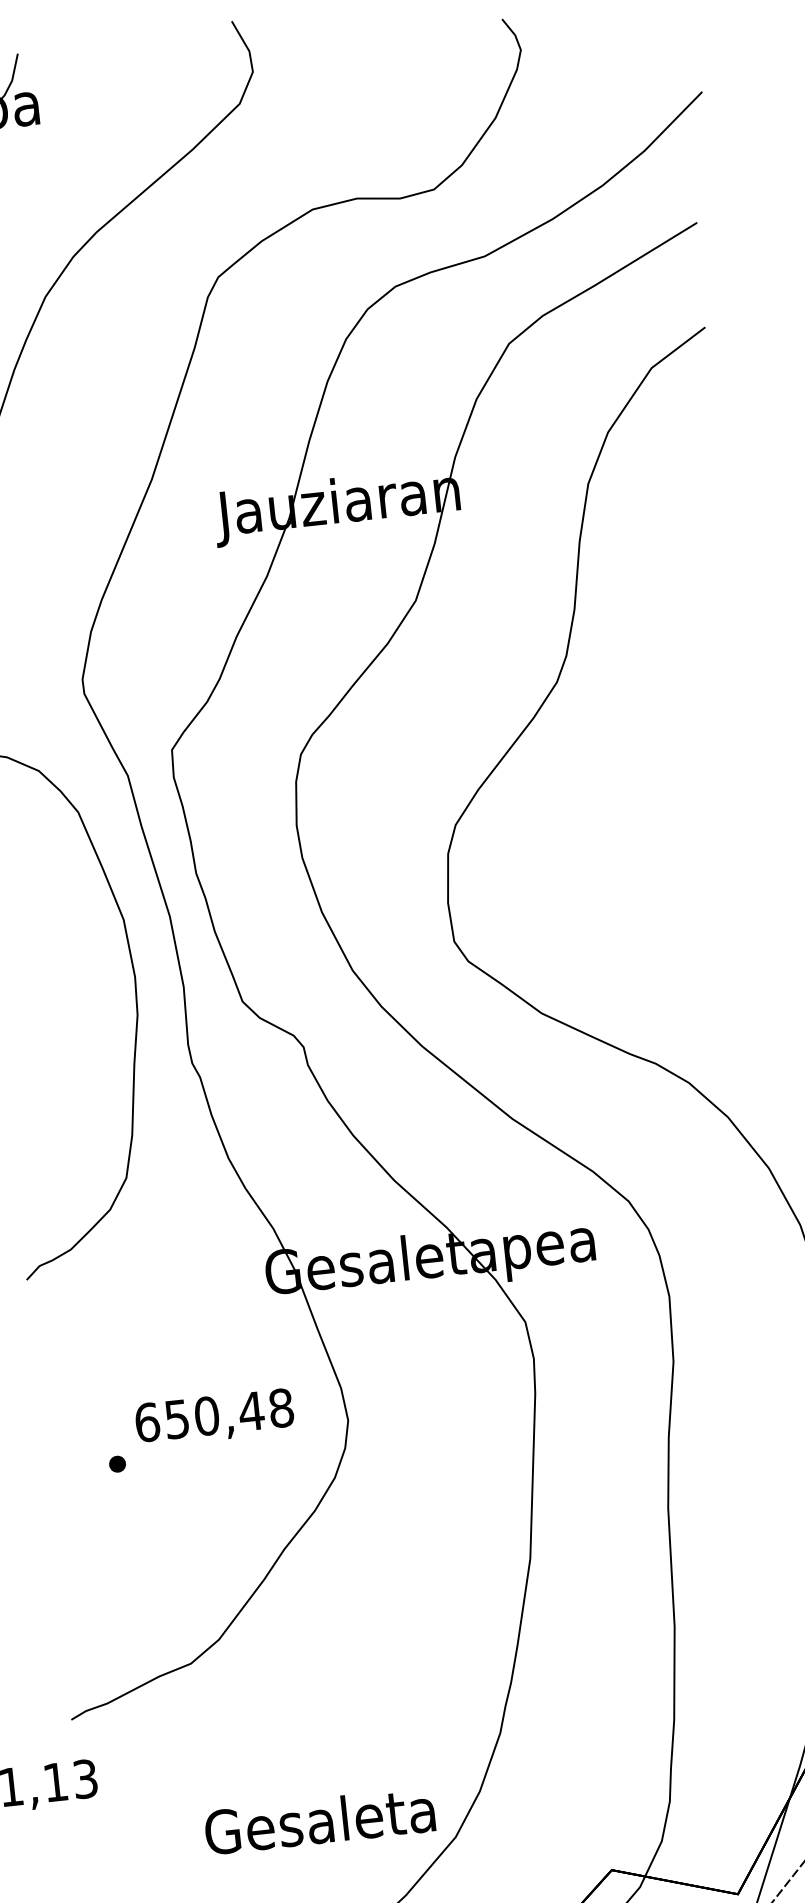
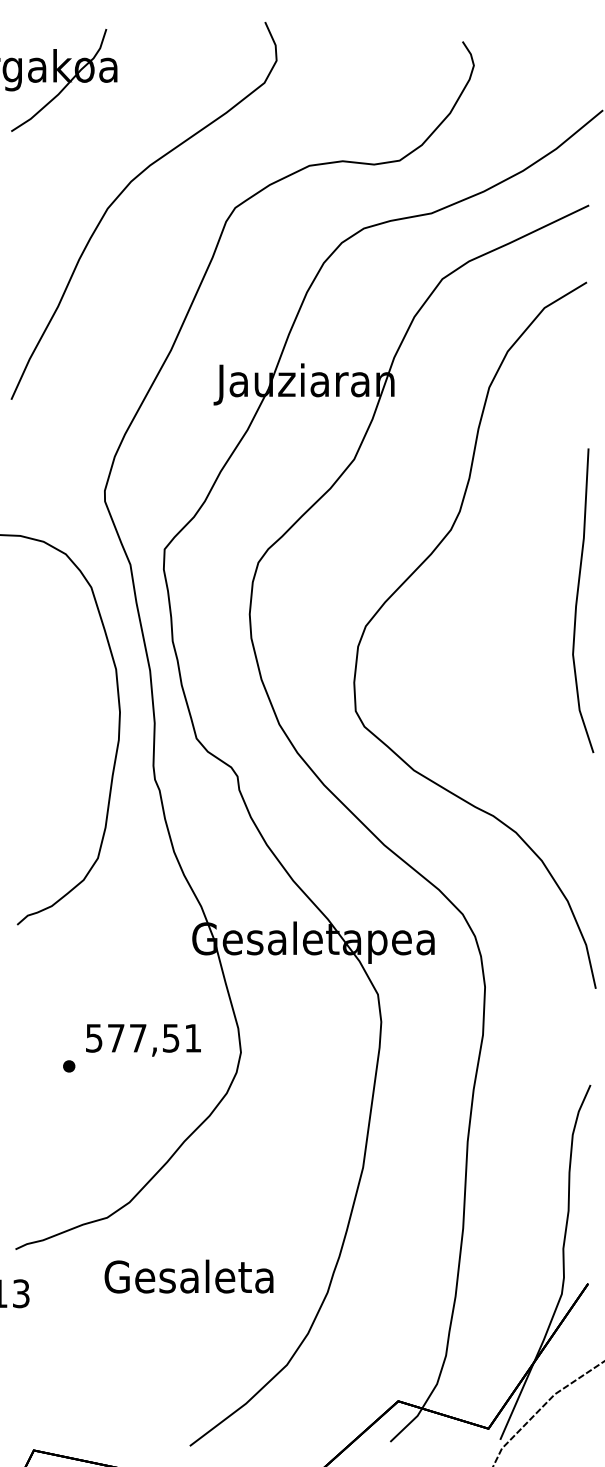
curve: (738, 759) -> (577, 600), added
text: (213, 1414) -> (143, 1037), 650,48 -> 577,51
text: (319, 1820) -> (188, 1276), moved

